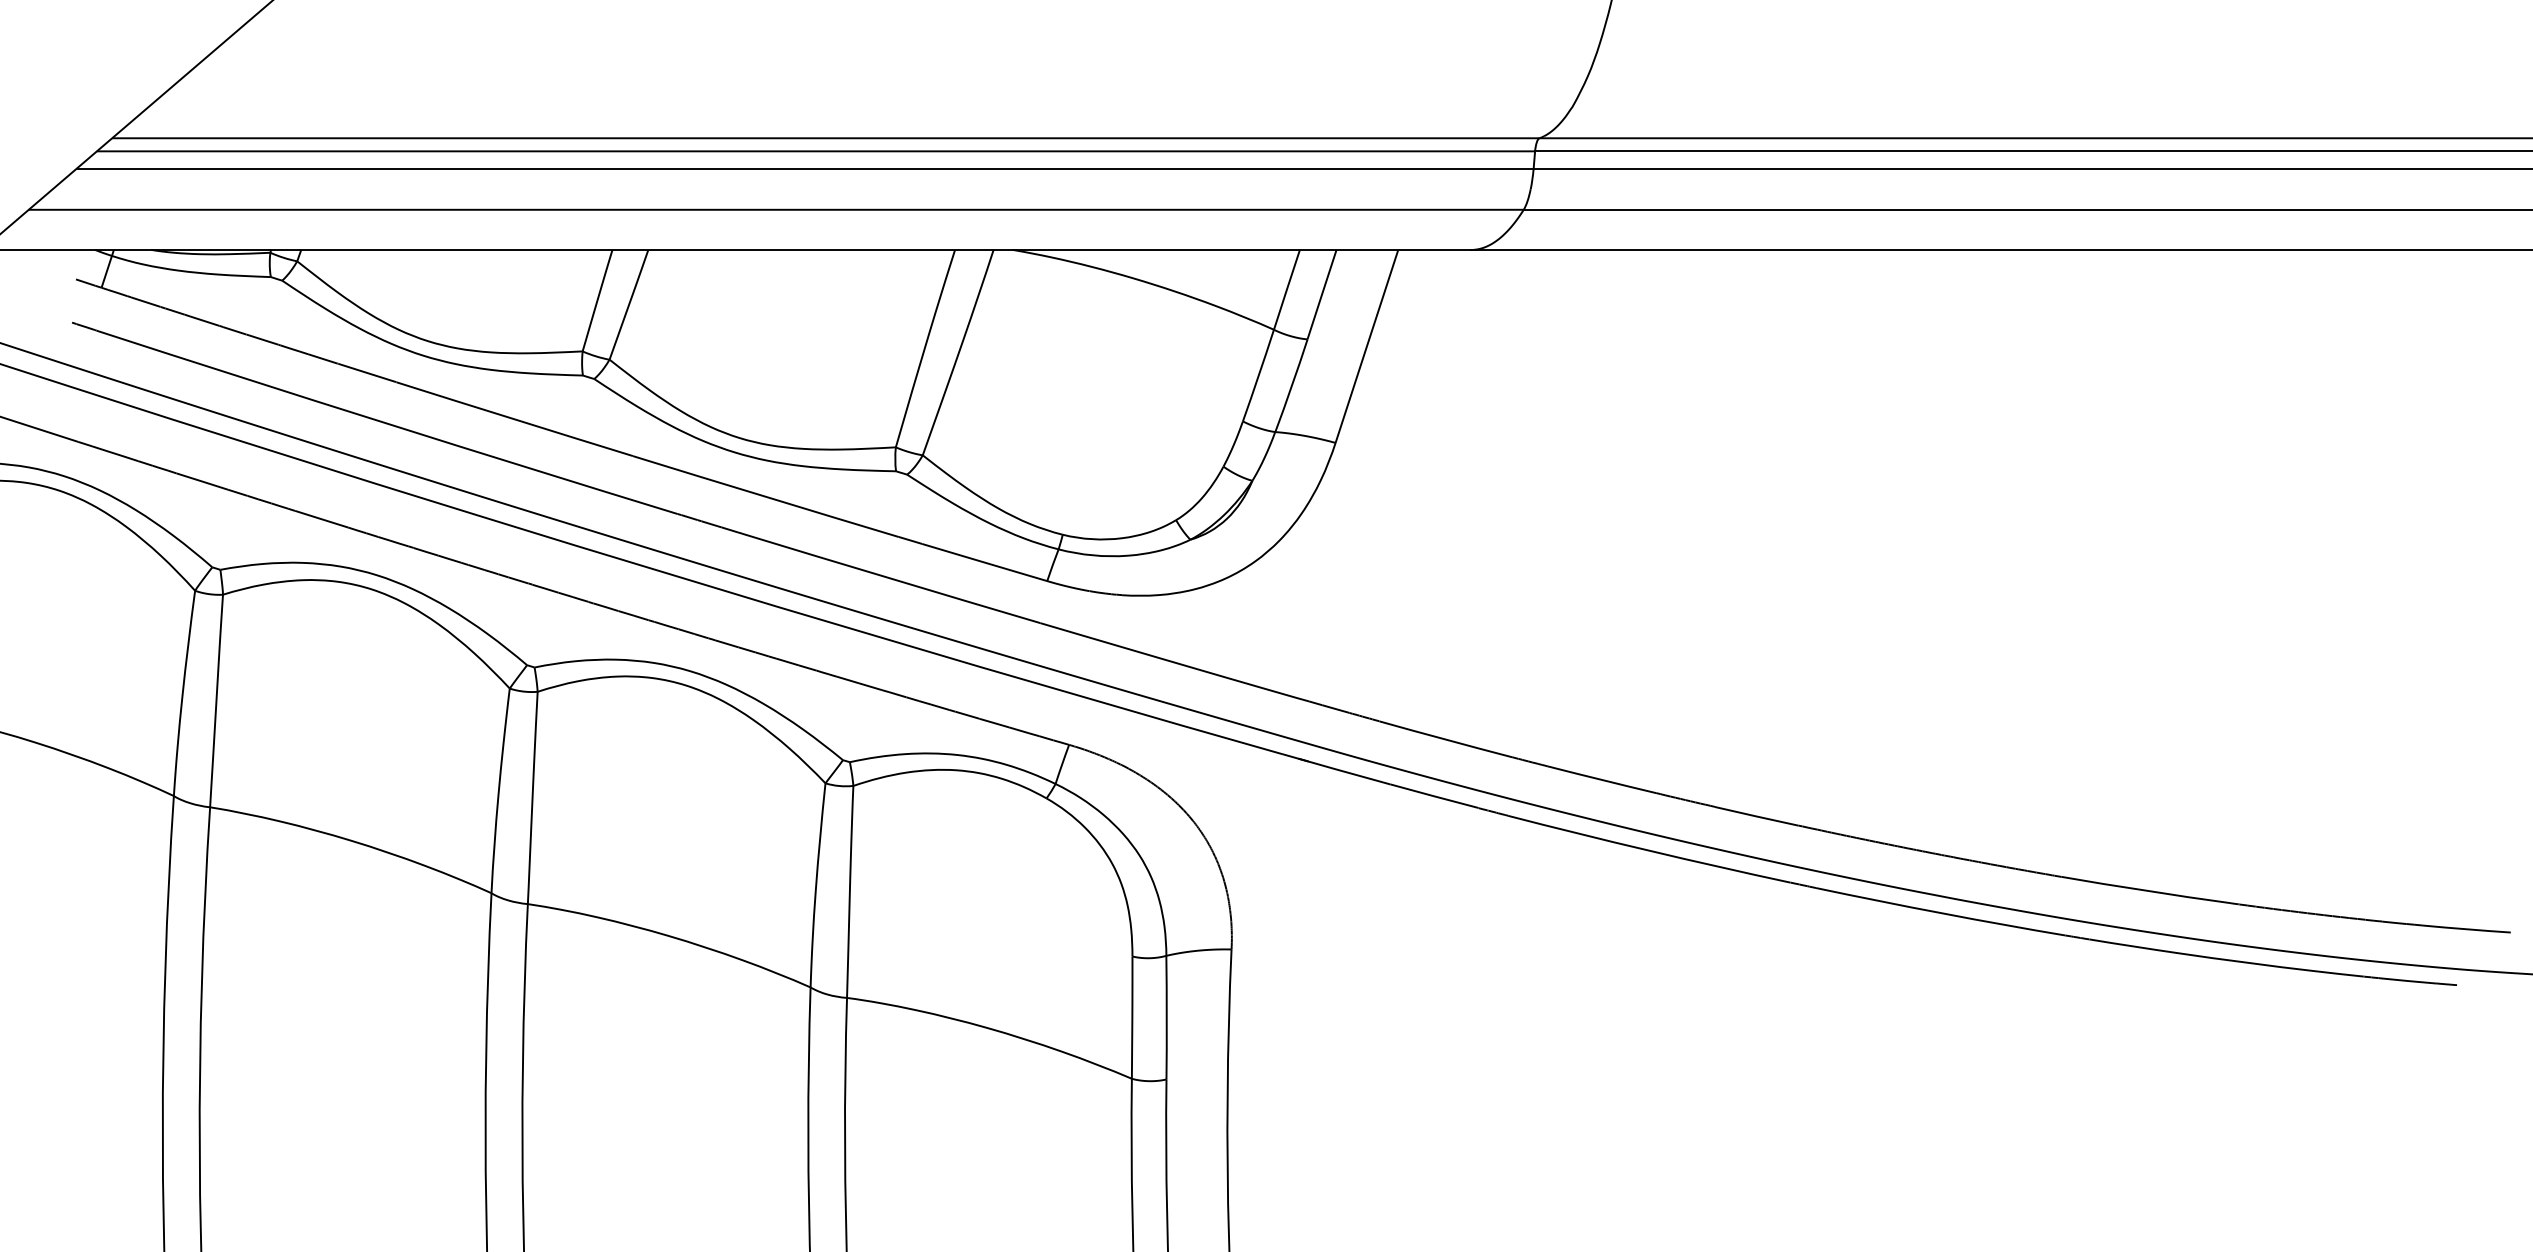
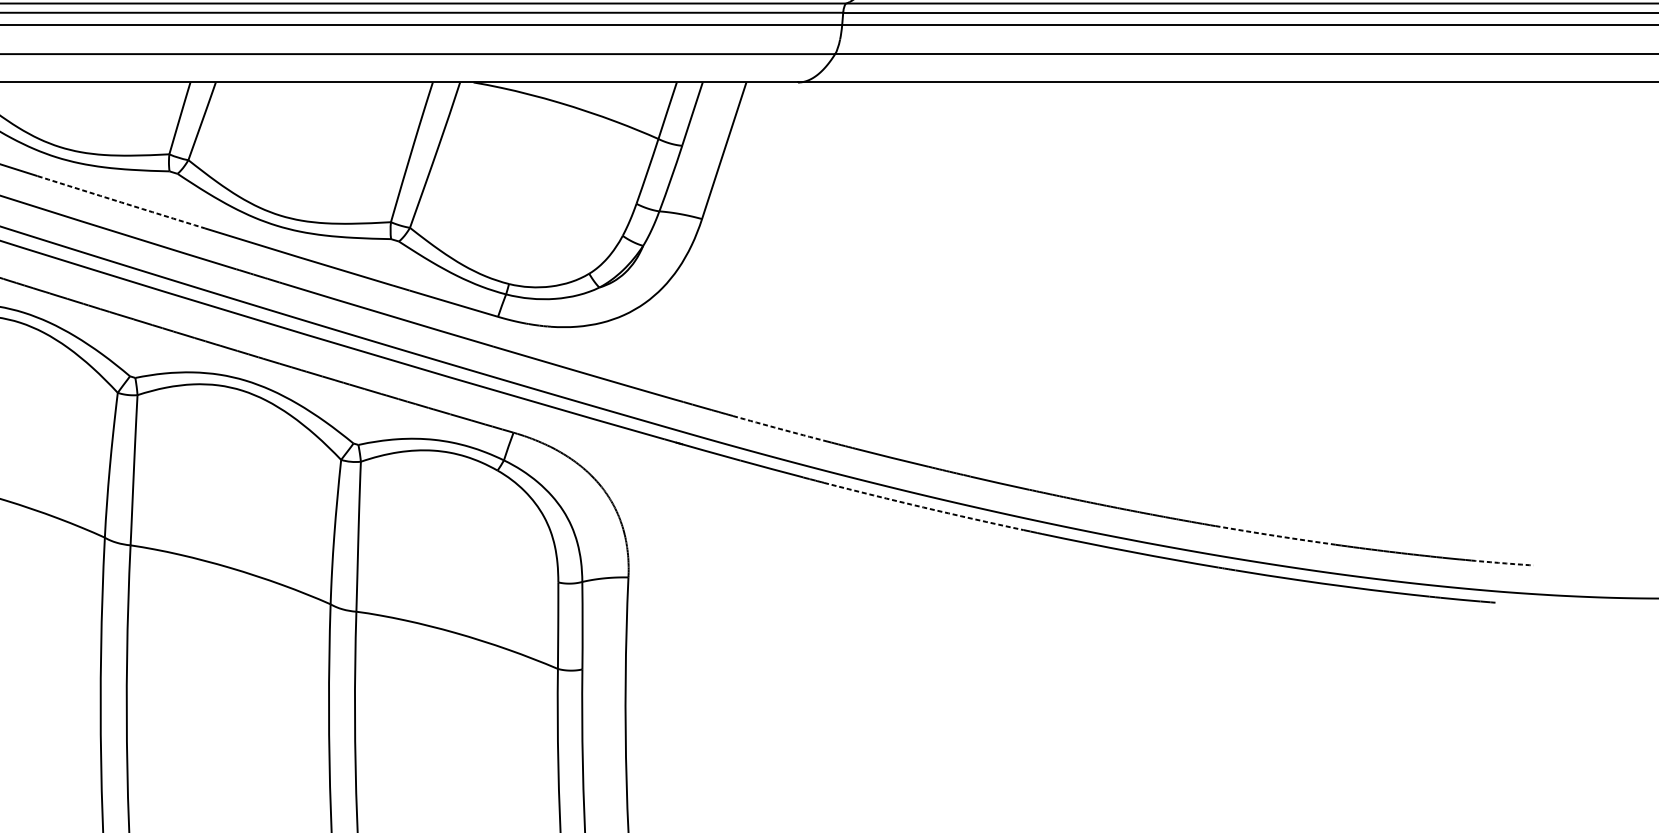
arc: (514, 419) -> (121, 202), solid -> dashed
arc: (1445, 739) -> (779, 428), solid -> dashed
arc: (1648, 850) -> (923, 507), solid -> dashed
arc: (2146, 890) -> (1275, 535), solid -> dashed
arc: (2466, 929) -> (1502, 563), solid -> dashed

